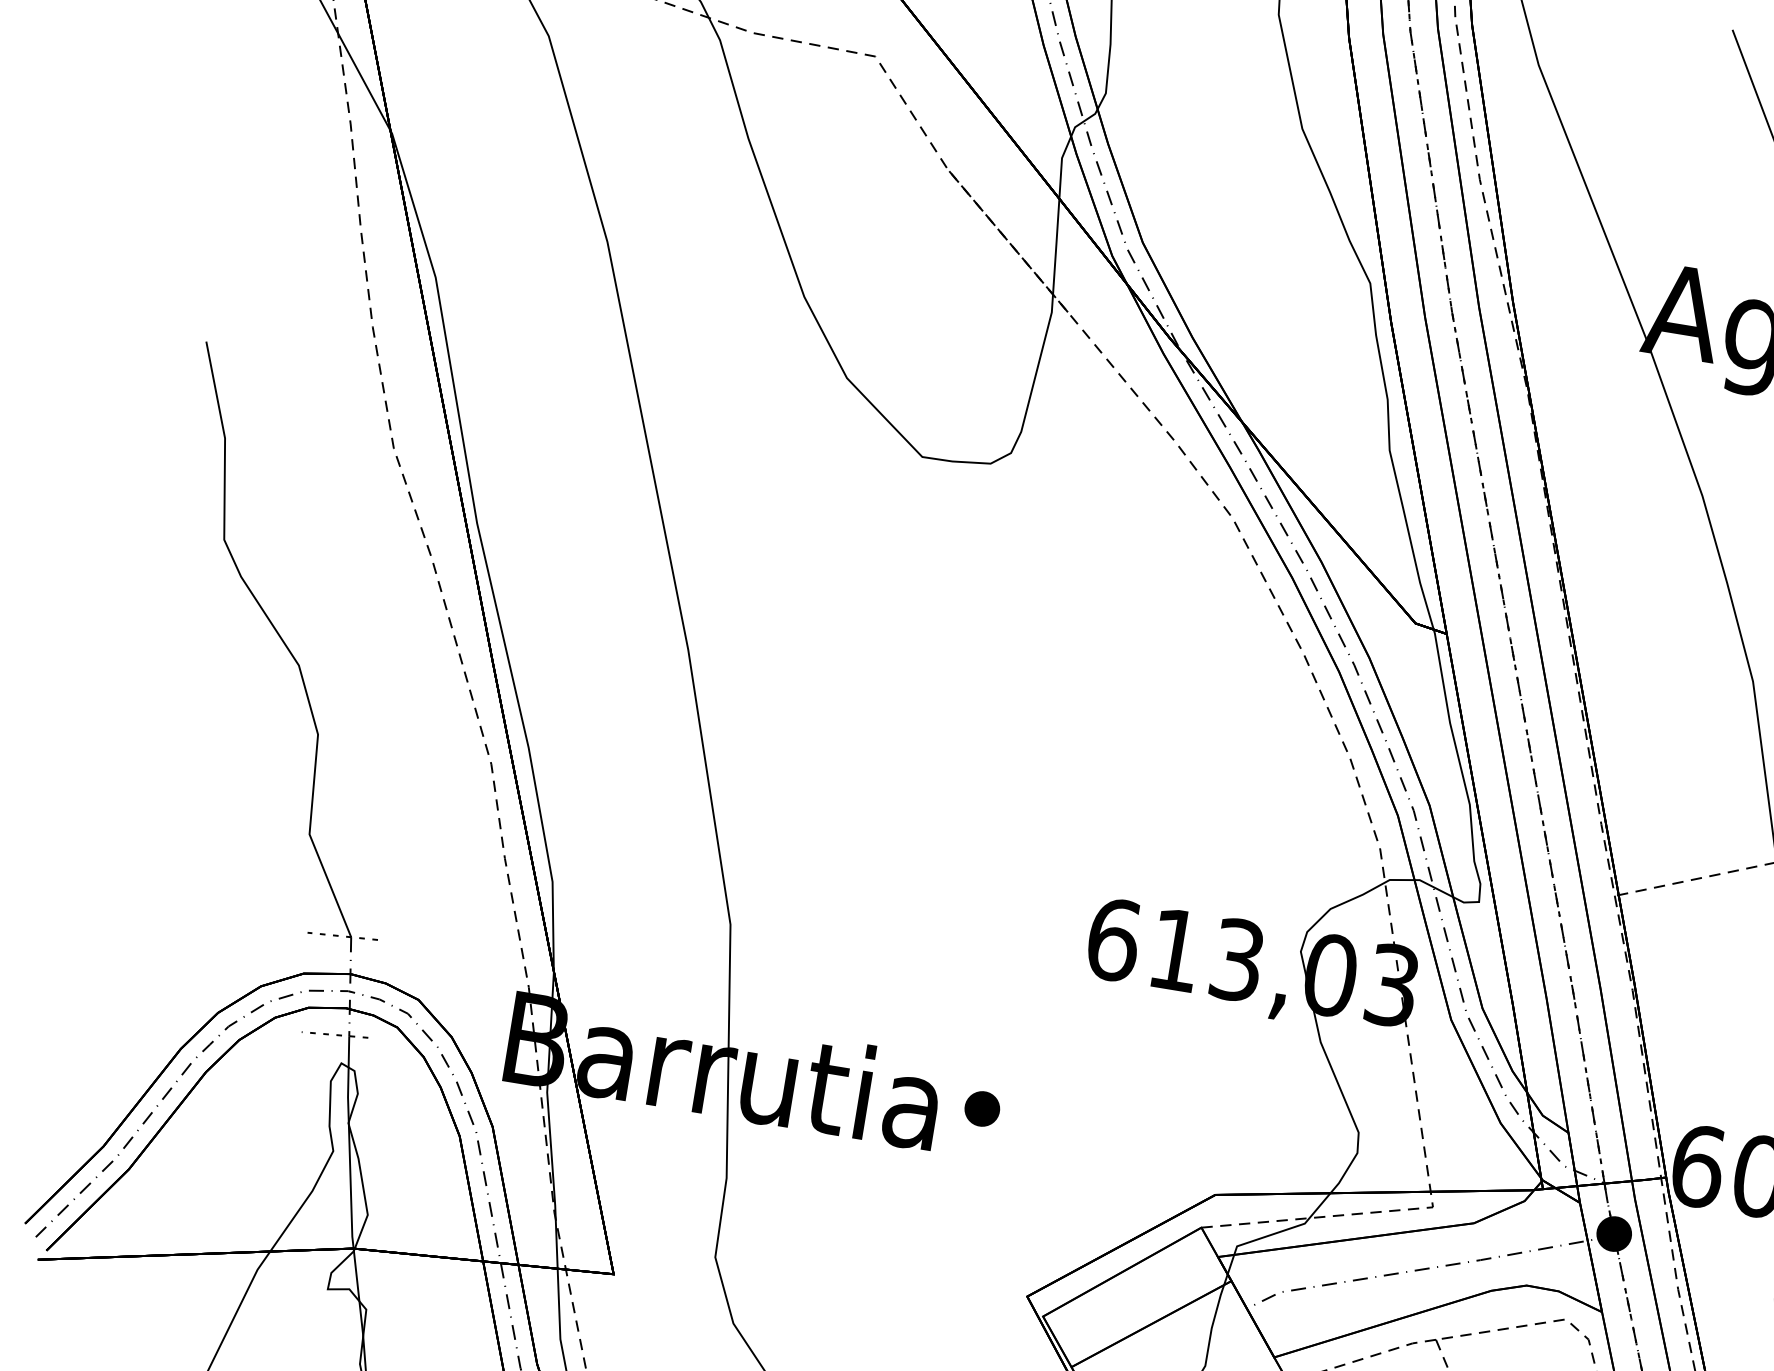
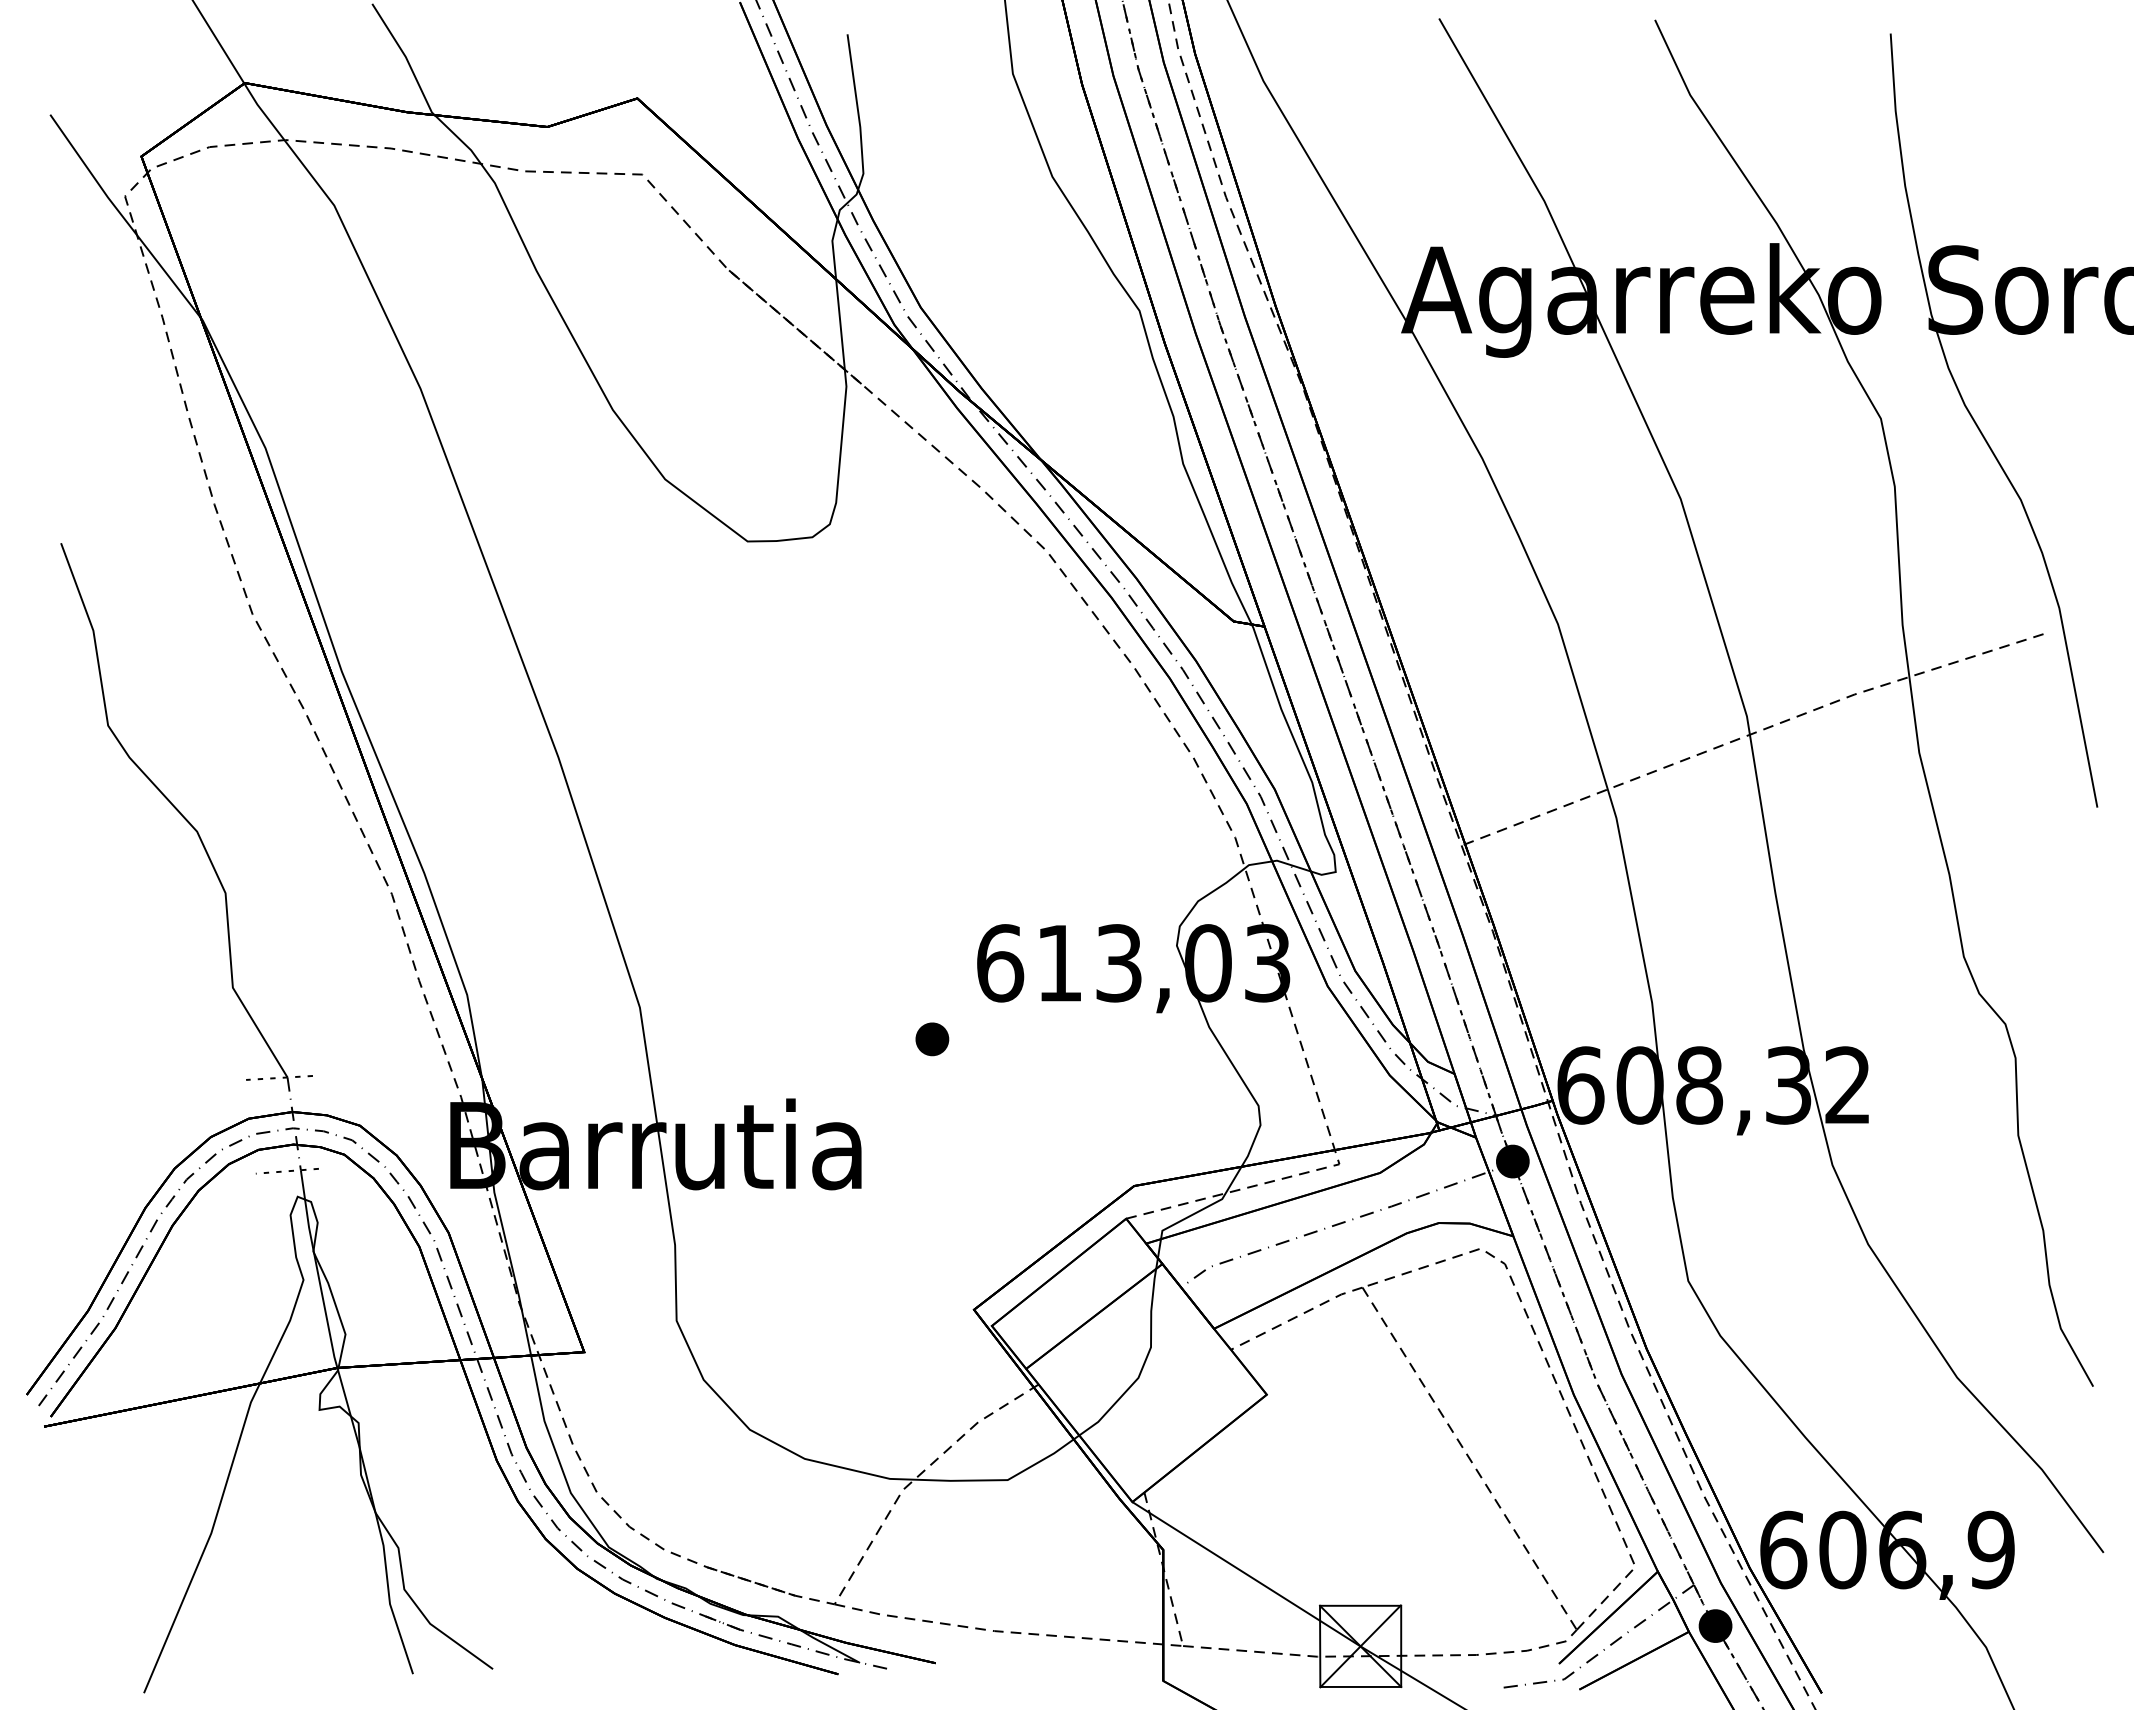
part: (982, 1109) -> (932, 1039), moved

